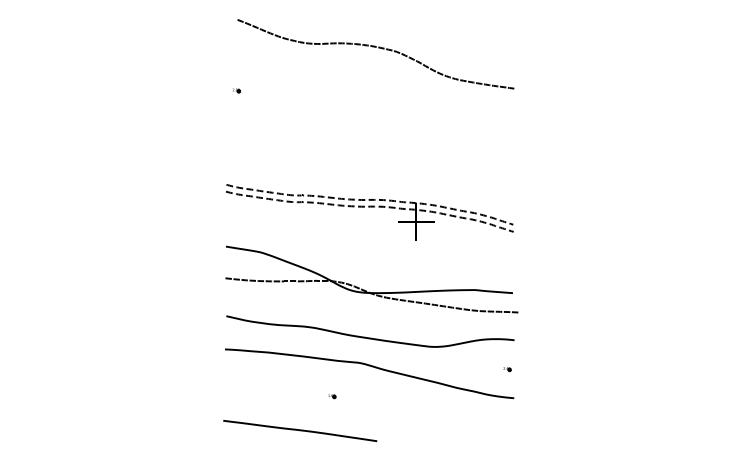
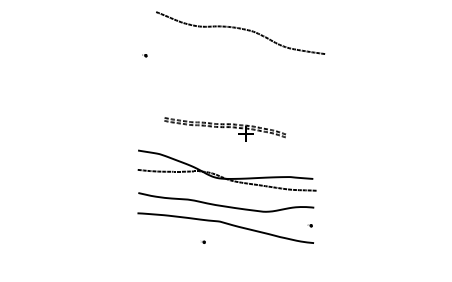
curve: (375, 48) -> (240, 29), moved
part: (369, 212) -> (225, 129), size x0.7
line: (300, 431) -> (183, 263), removed

